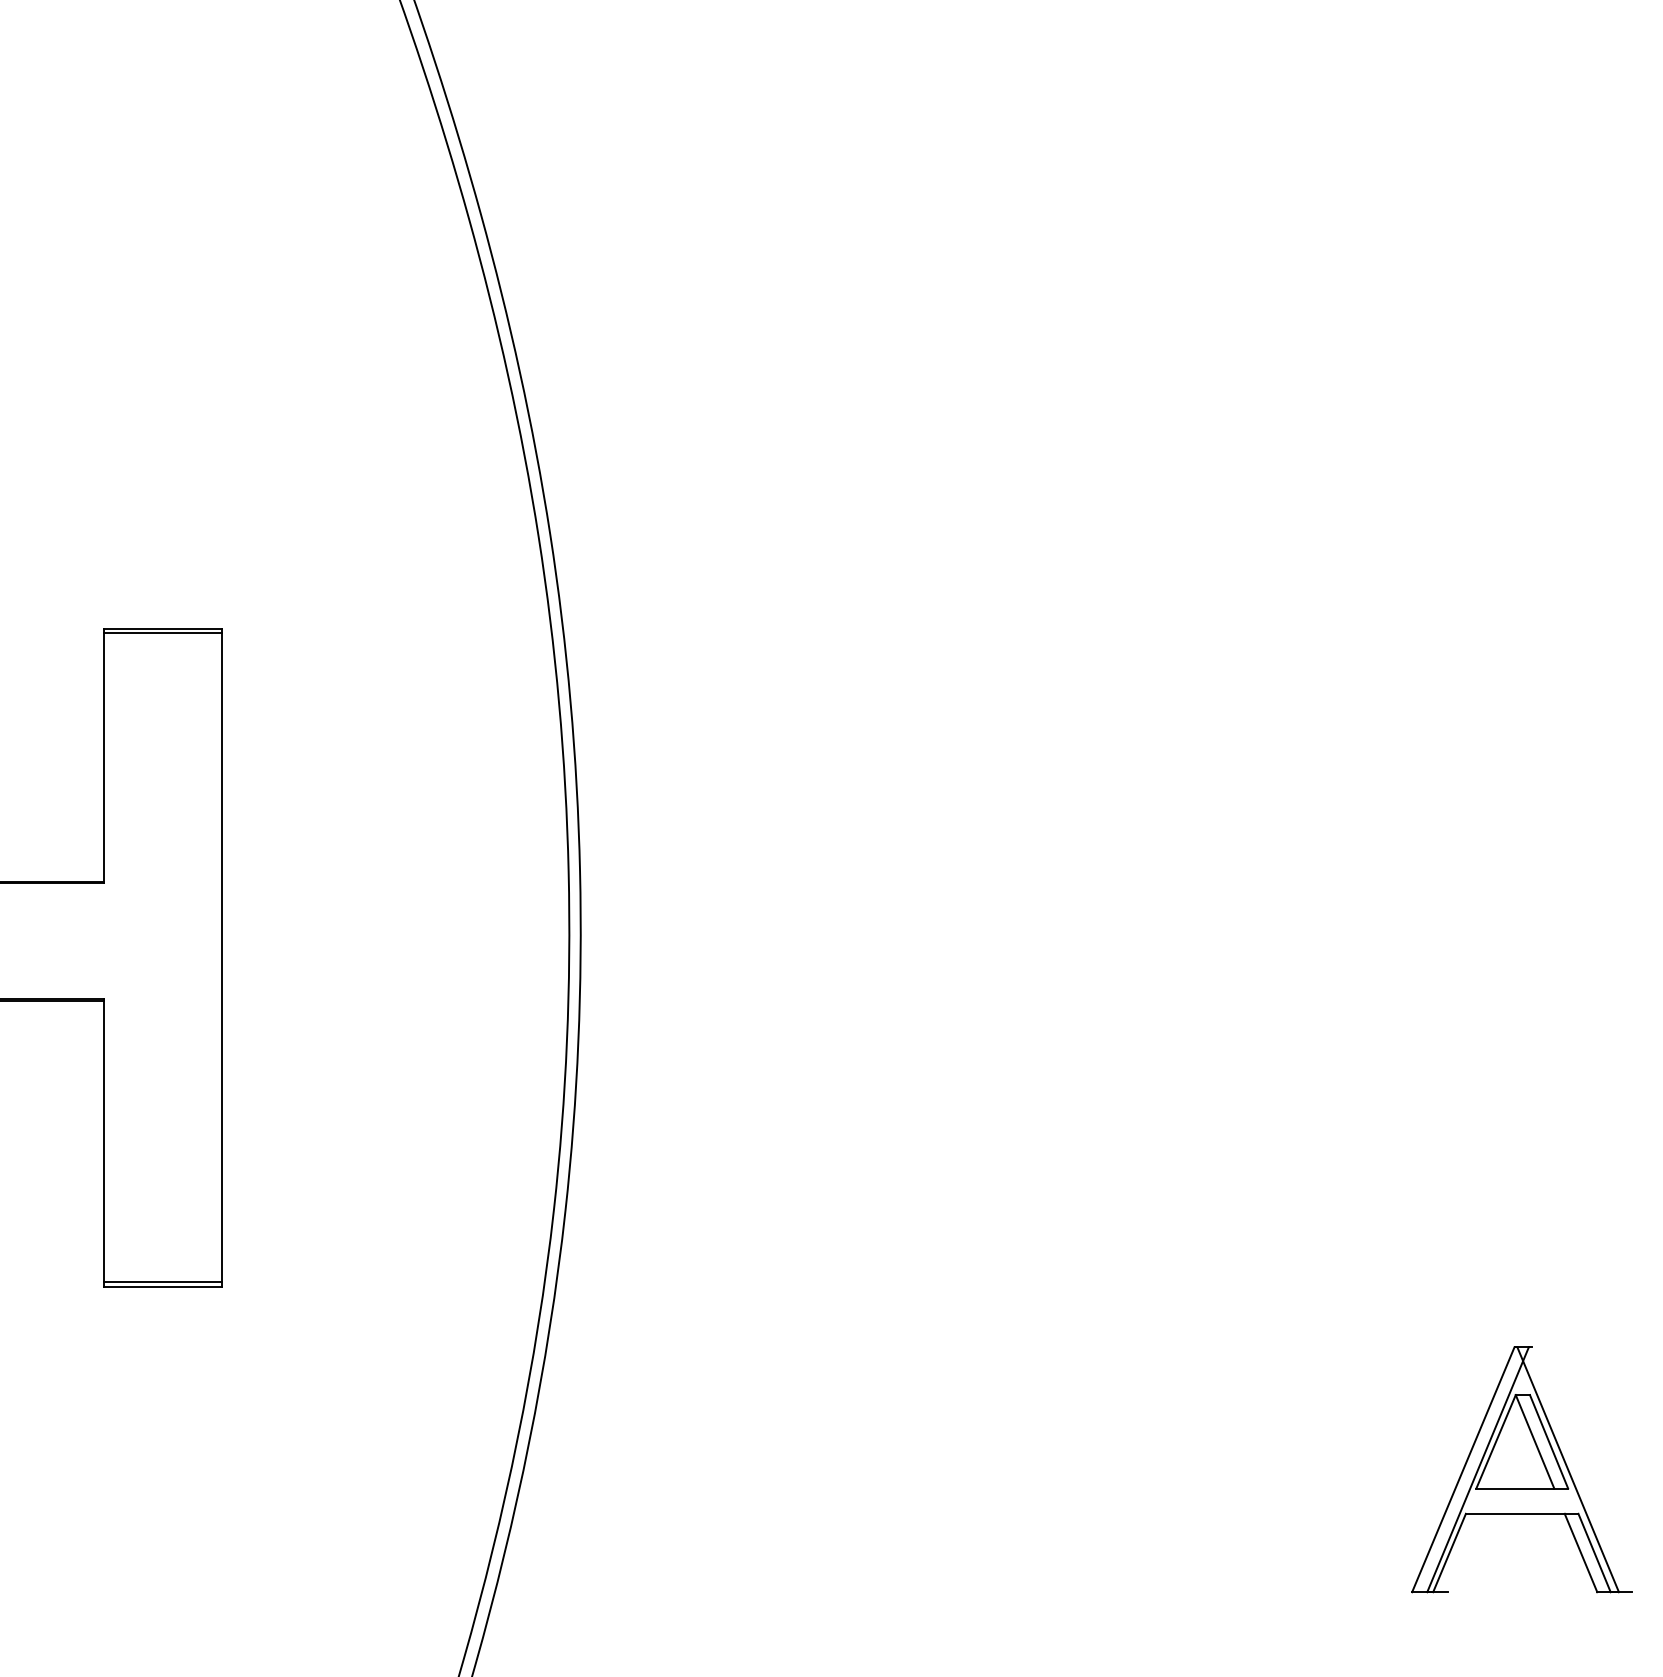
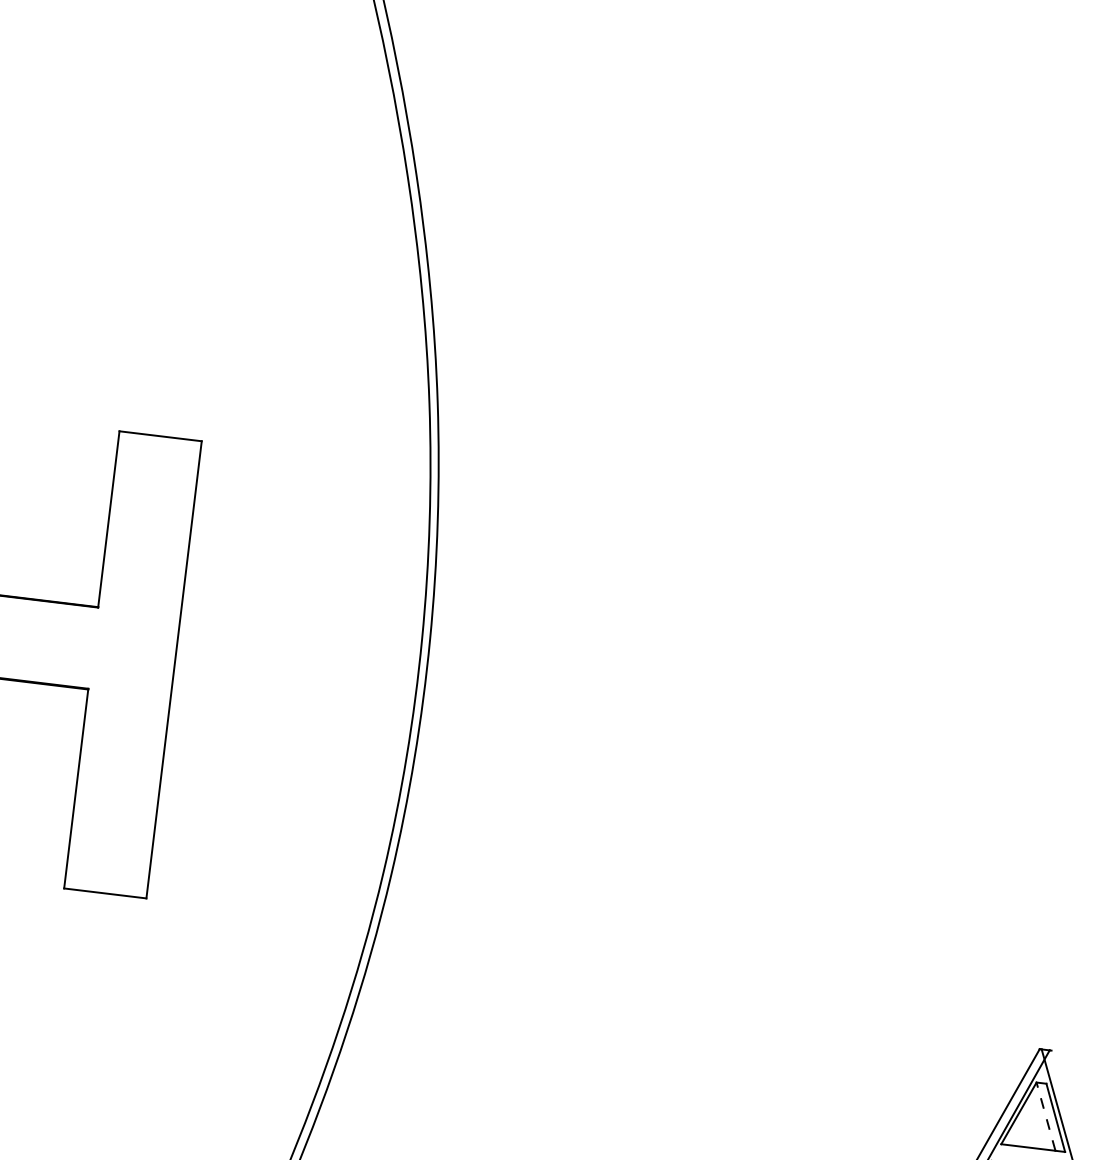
line: (163, 633) -> (160, 439), removed
line: (163, 1281) -> (105, 889), removed
line: (1535, 1441) -> (1046, 1116), solid -> dashed

